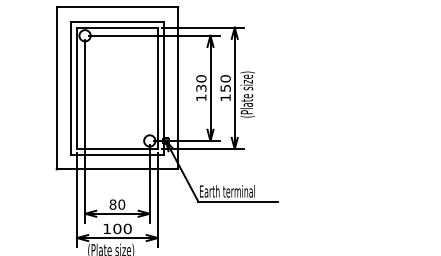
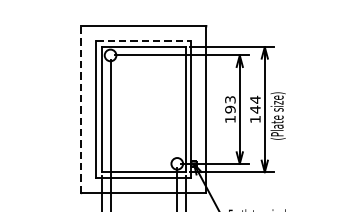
line: (117, 22) -> (143, 41), solid -> dashed
text: (201, 83) -> (230, 104), 130 -> 193
text: (225, 83) -> (255, 104), 150 -> 144
line: (56, 88) -> (81, 109), solid -> dashed

